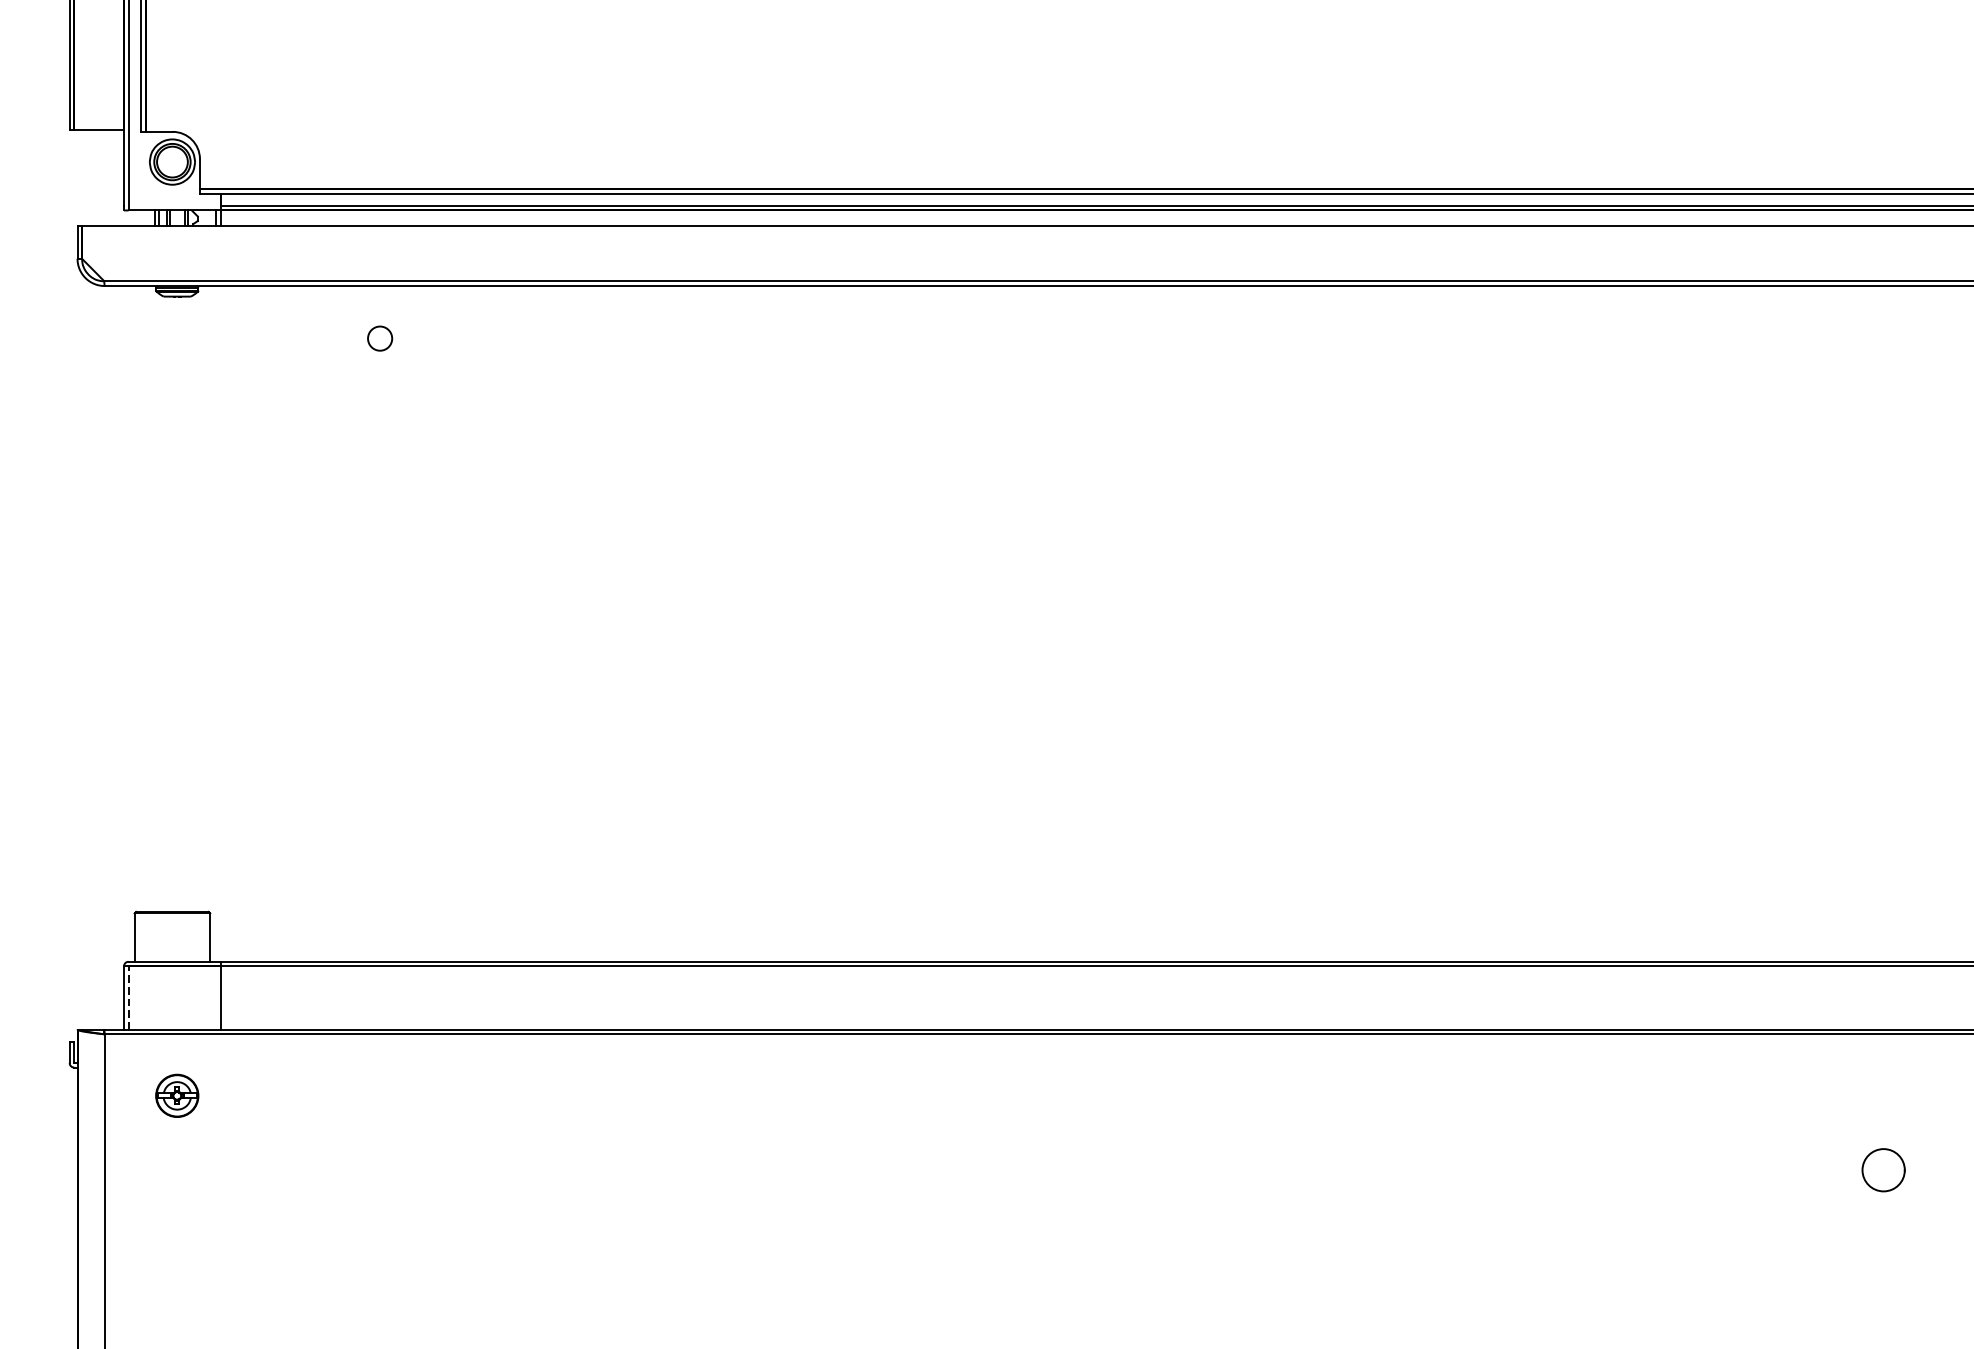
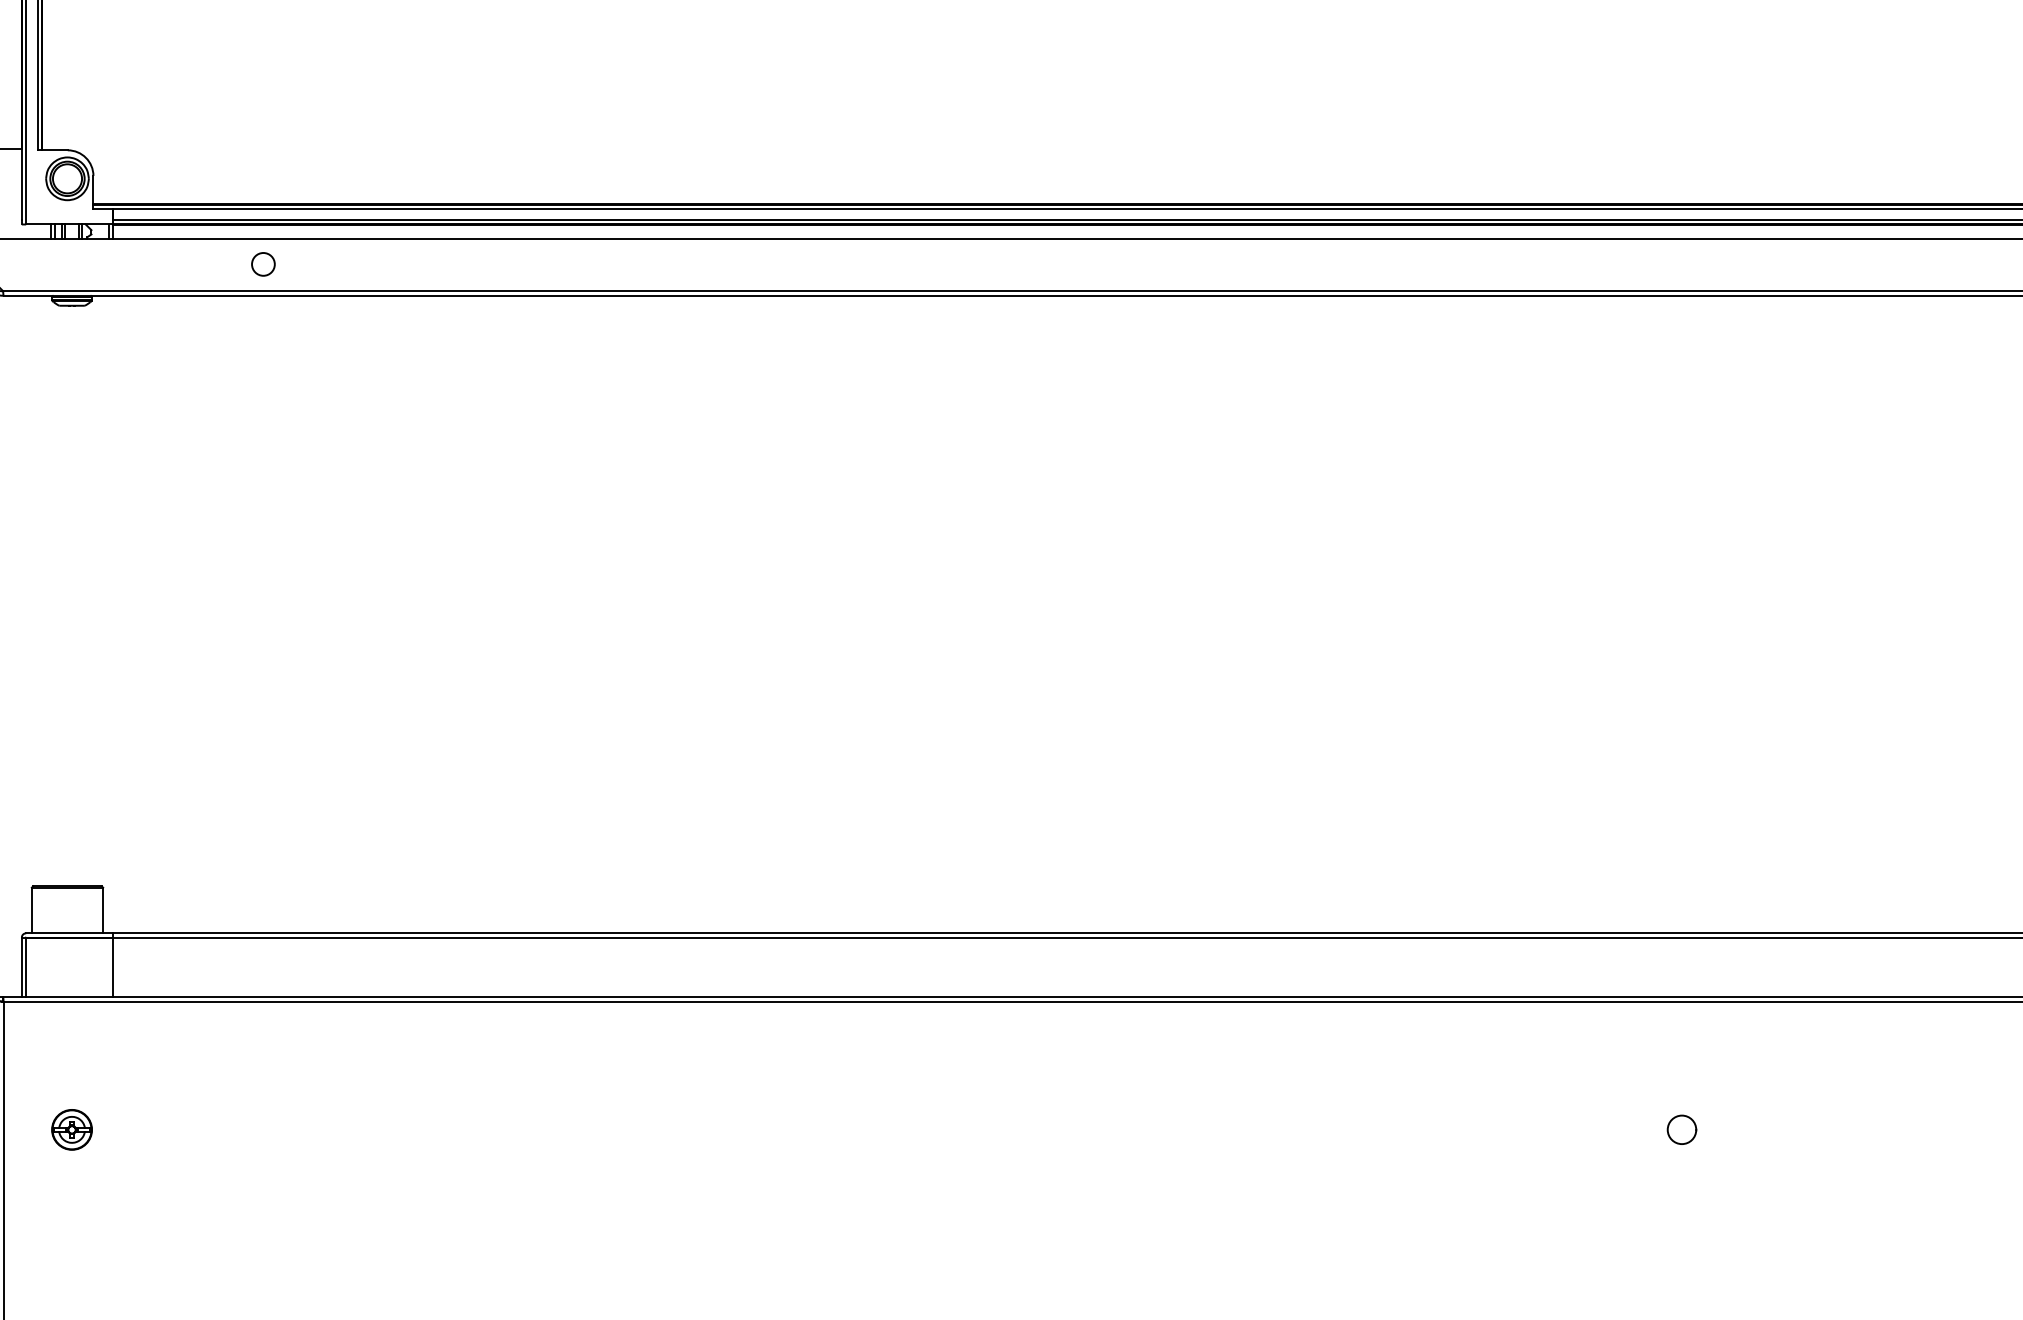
circle: (380, 338) -> (263, 264), moved
line: (129, 997) -> (26, 967), dashed -> solid
part: (176, 1095) -> (71, 1129), moved
part: (1883, 1169) -> (1681, 1129), size x0.71

